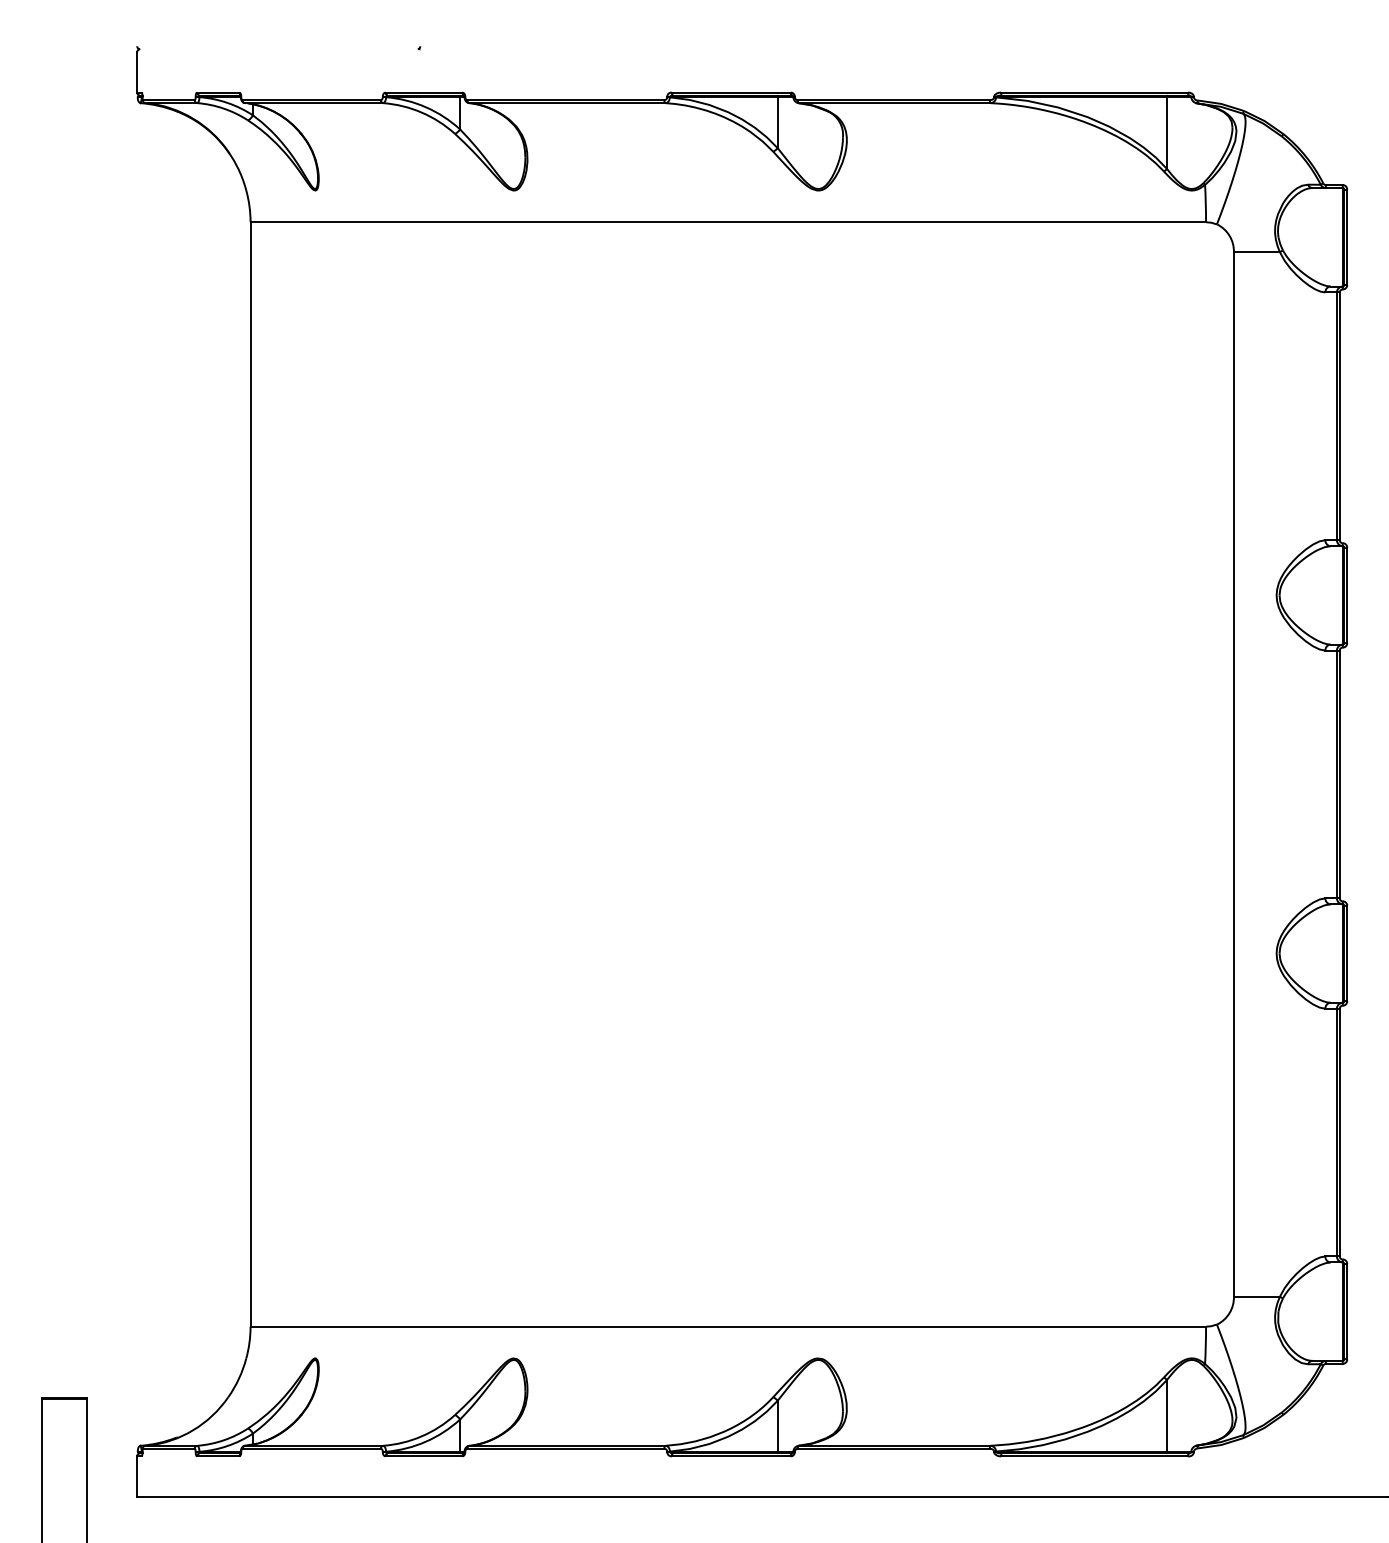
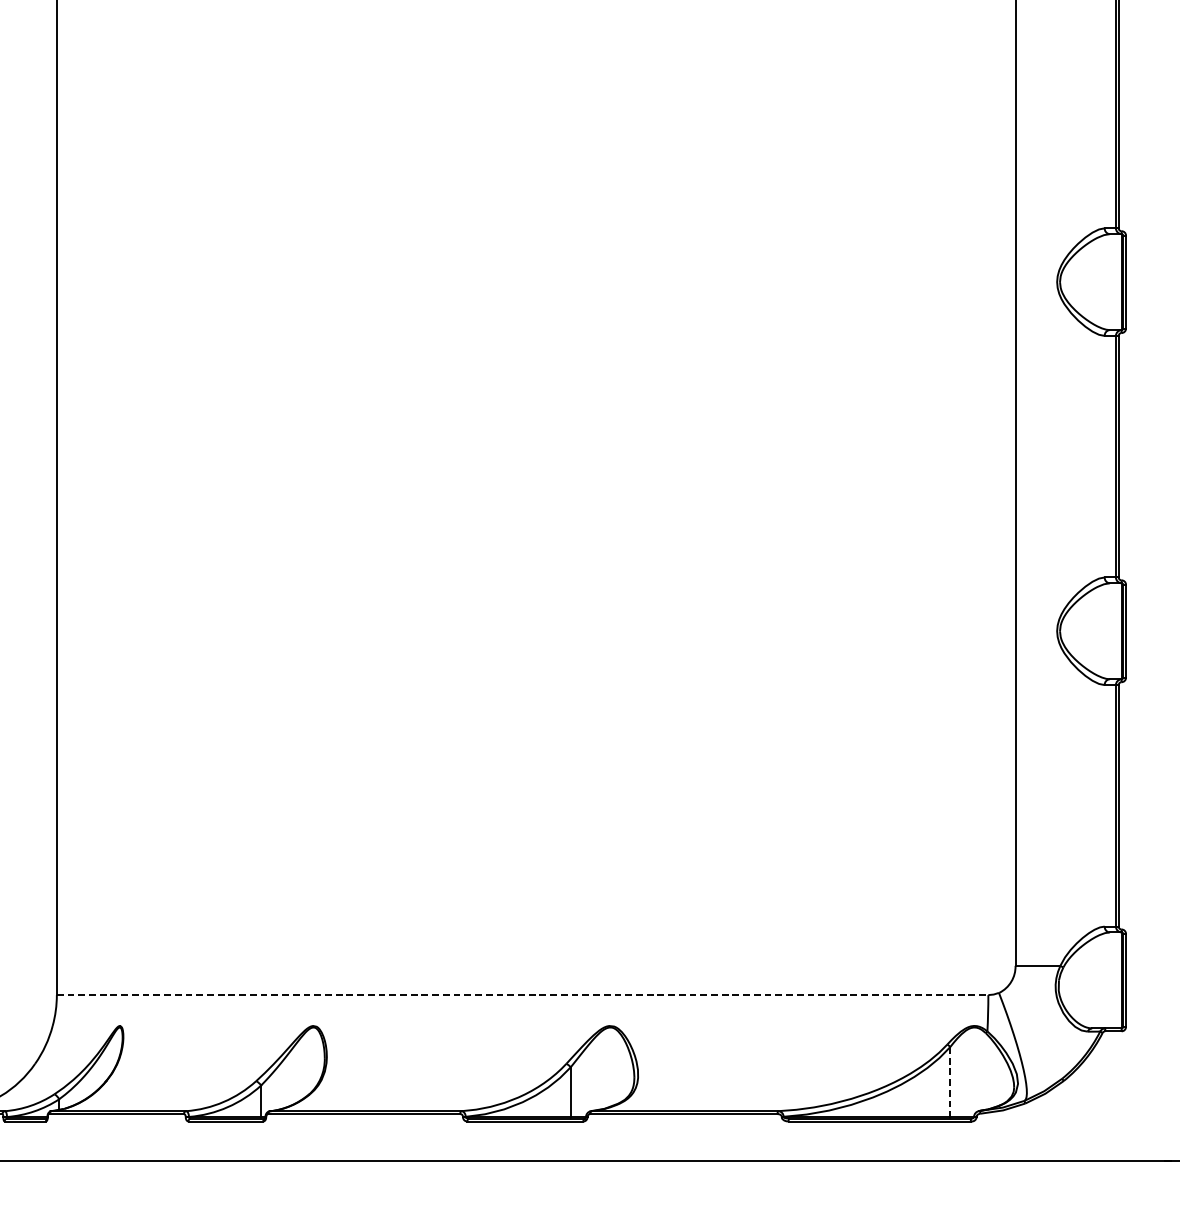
line: (728, 1326) -> (522, 994), solid -> dashed
line: (1167, 1415) -> (950, 1081), solid -> dashed

